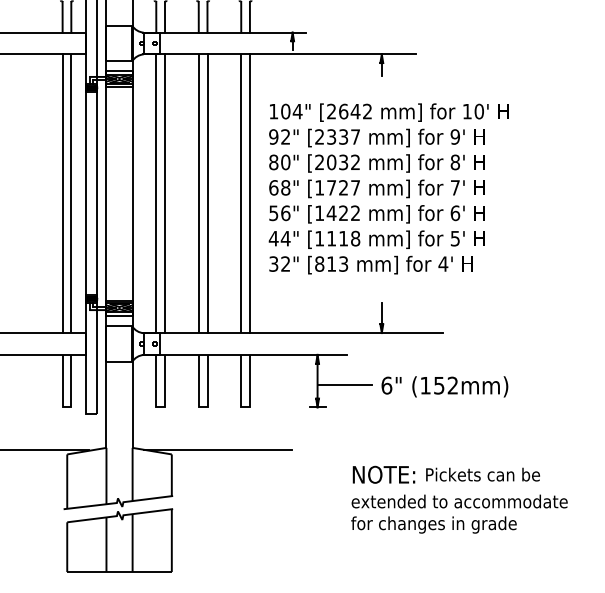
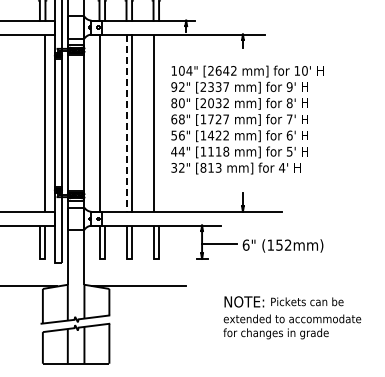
line: (61, 192) -> (39, 122), removed
line: (165, 192) -> (105, 122), removed
line: (250, 192) -> (159, 122), removed
line: (198, 194) -> (126, 123), solid -> dashed

